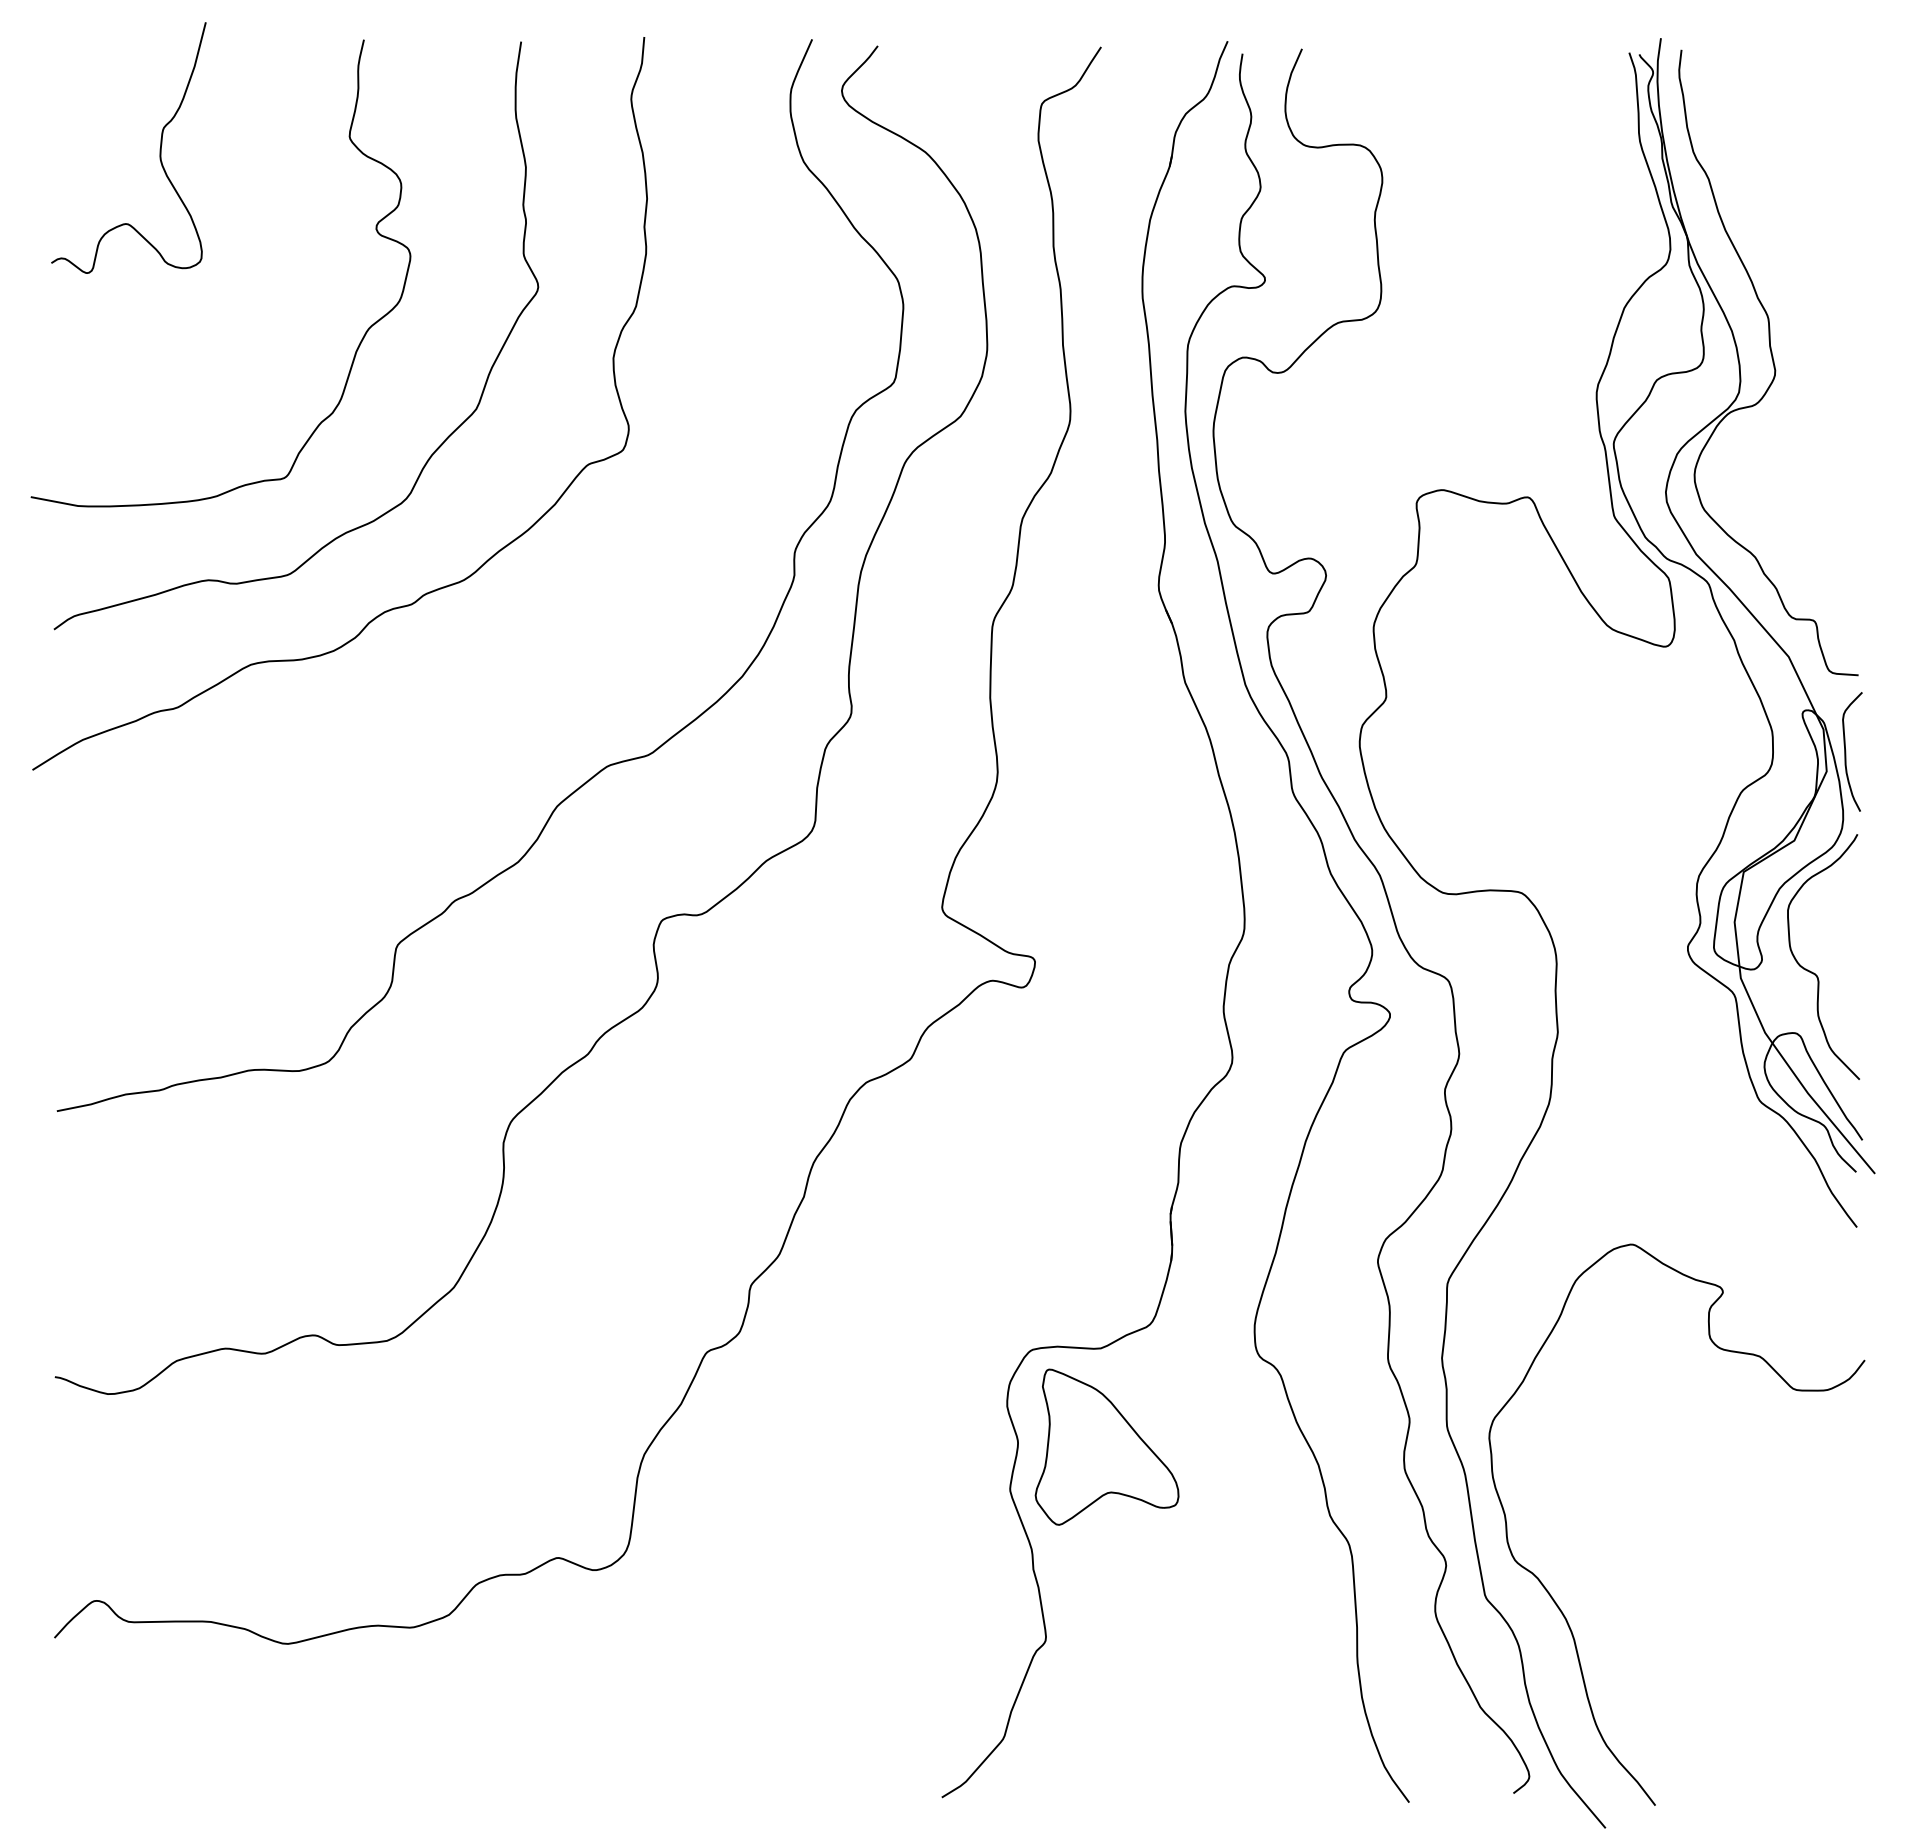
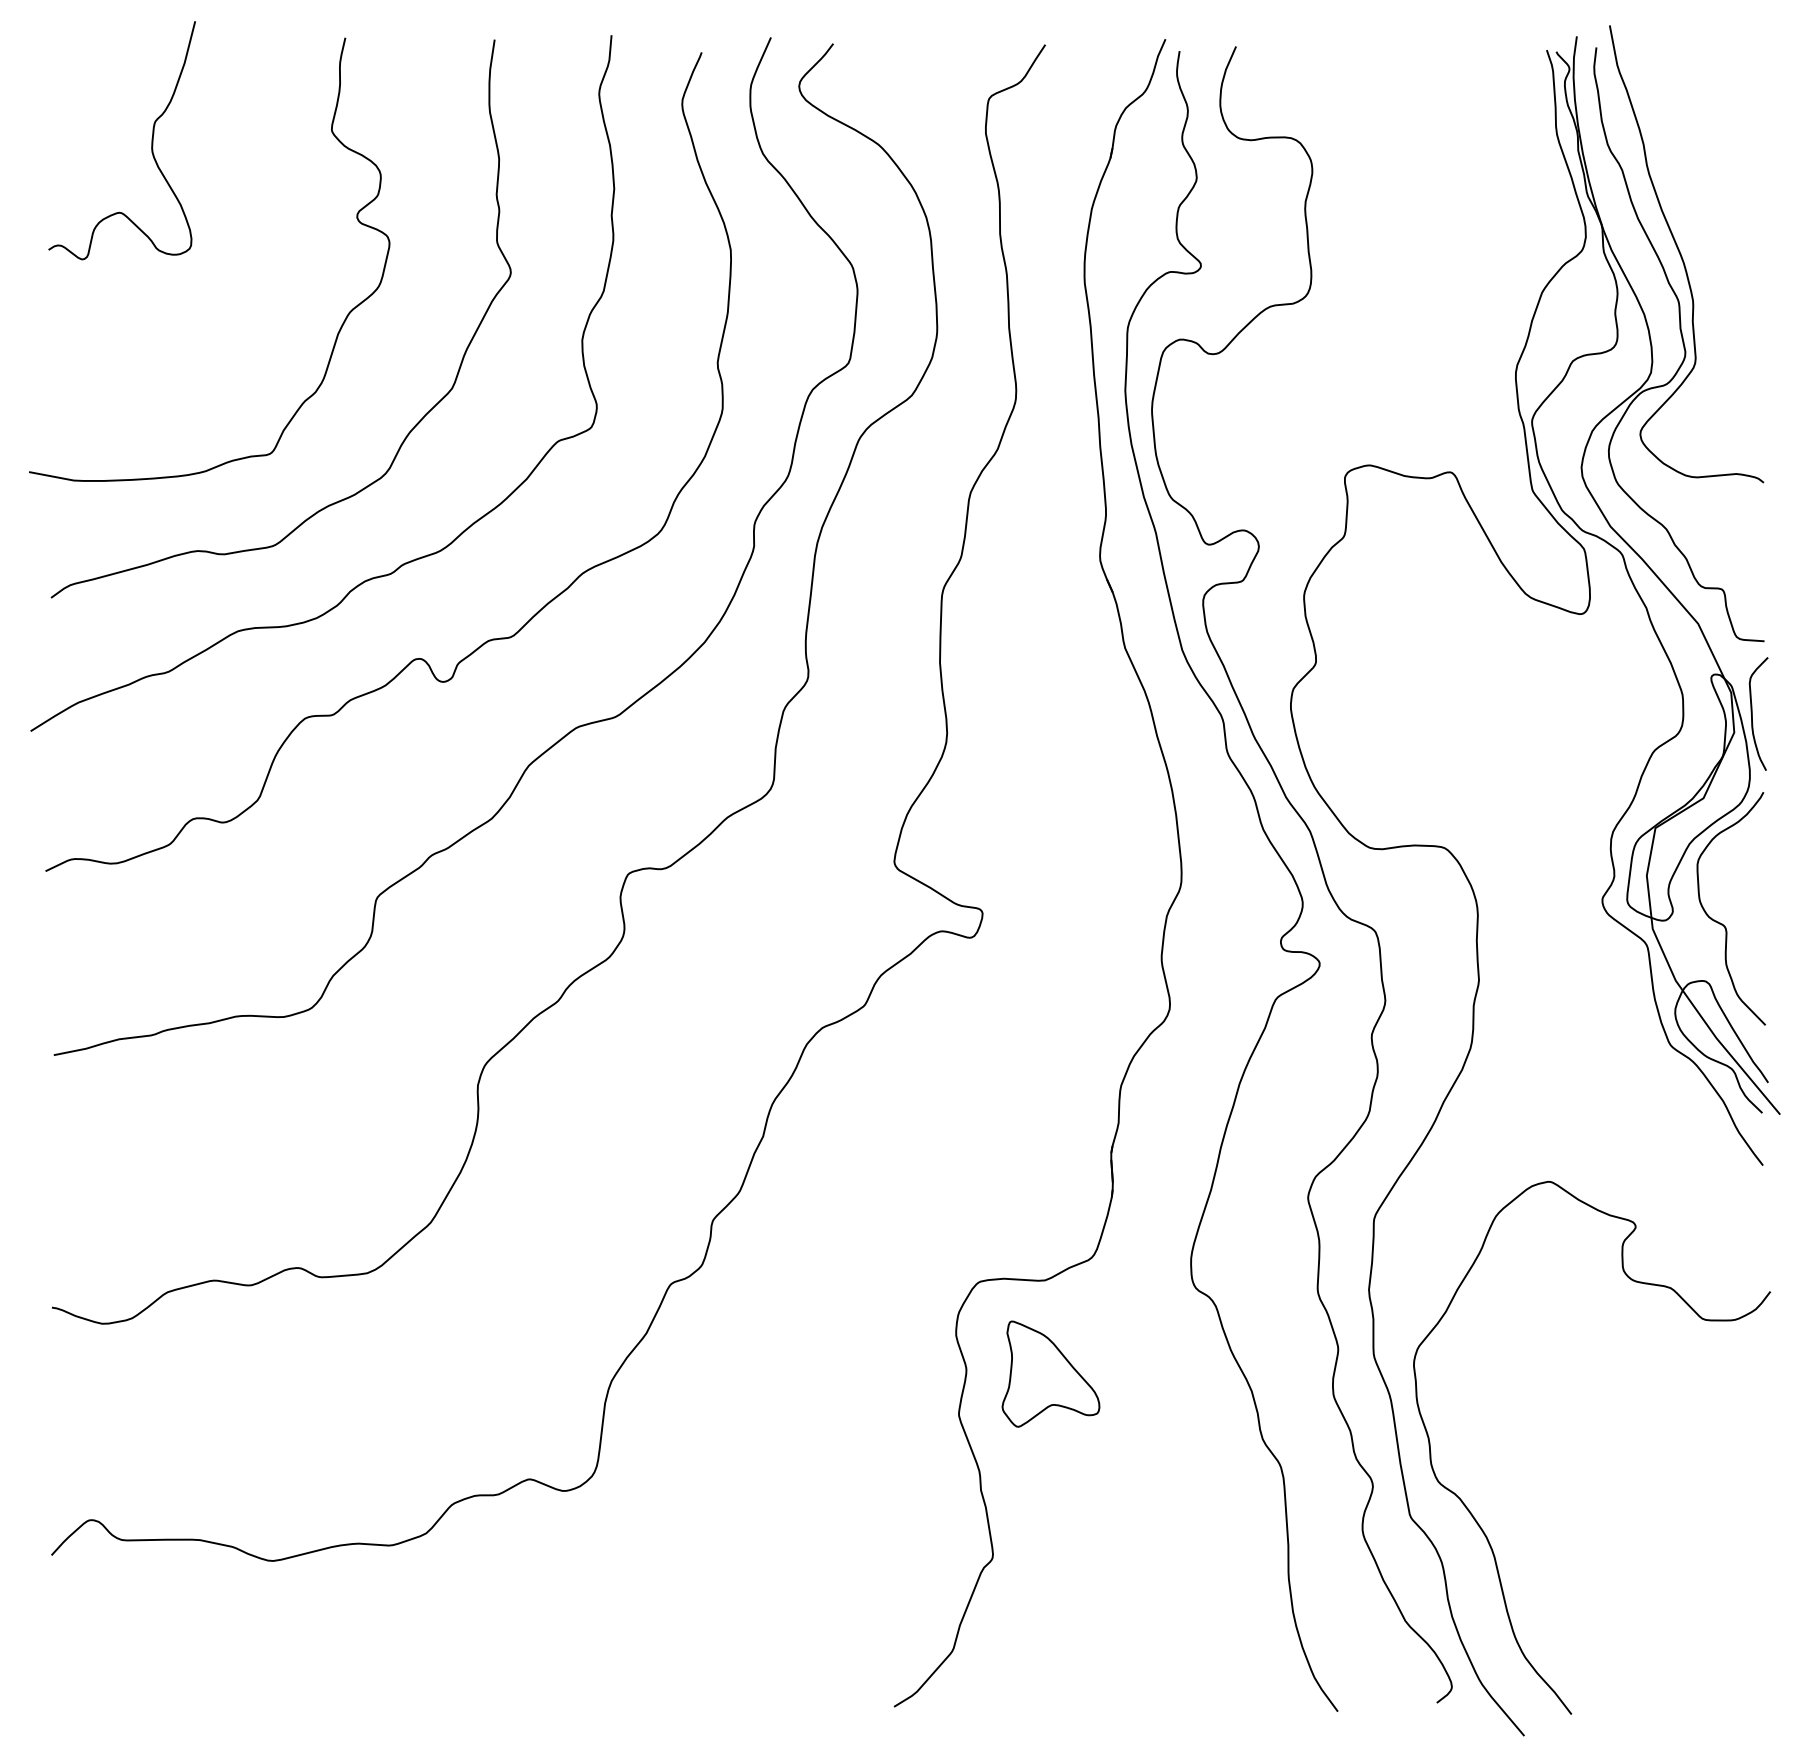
curve: (1772, 270) -> (1682, 256), added
curve: (441, 692) -> (419, 657), added
part: (1106, 1446) -> (1050, 1373), size x0.71

